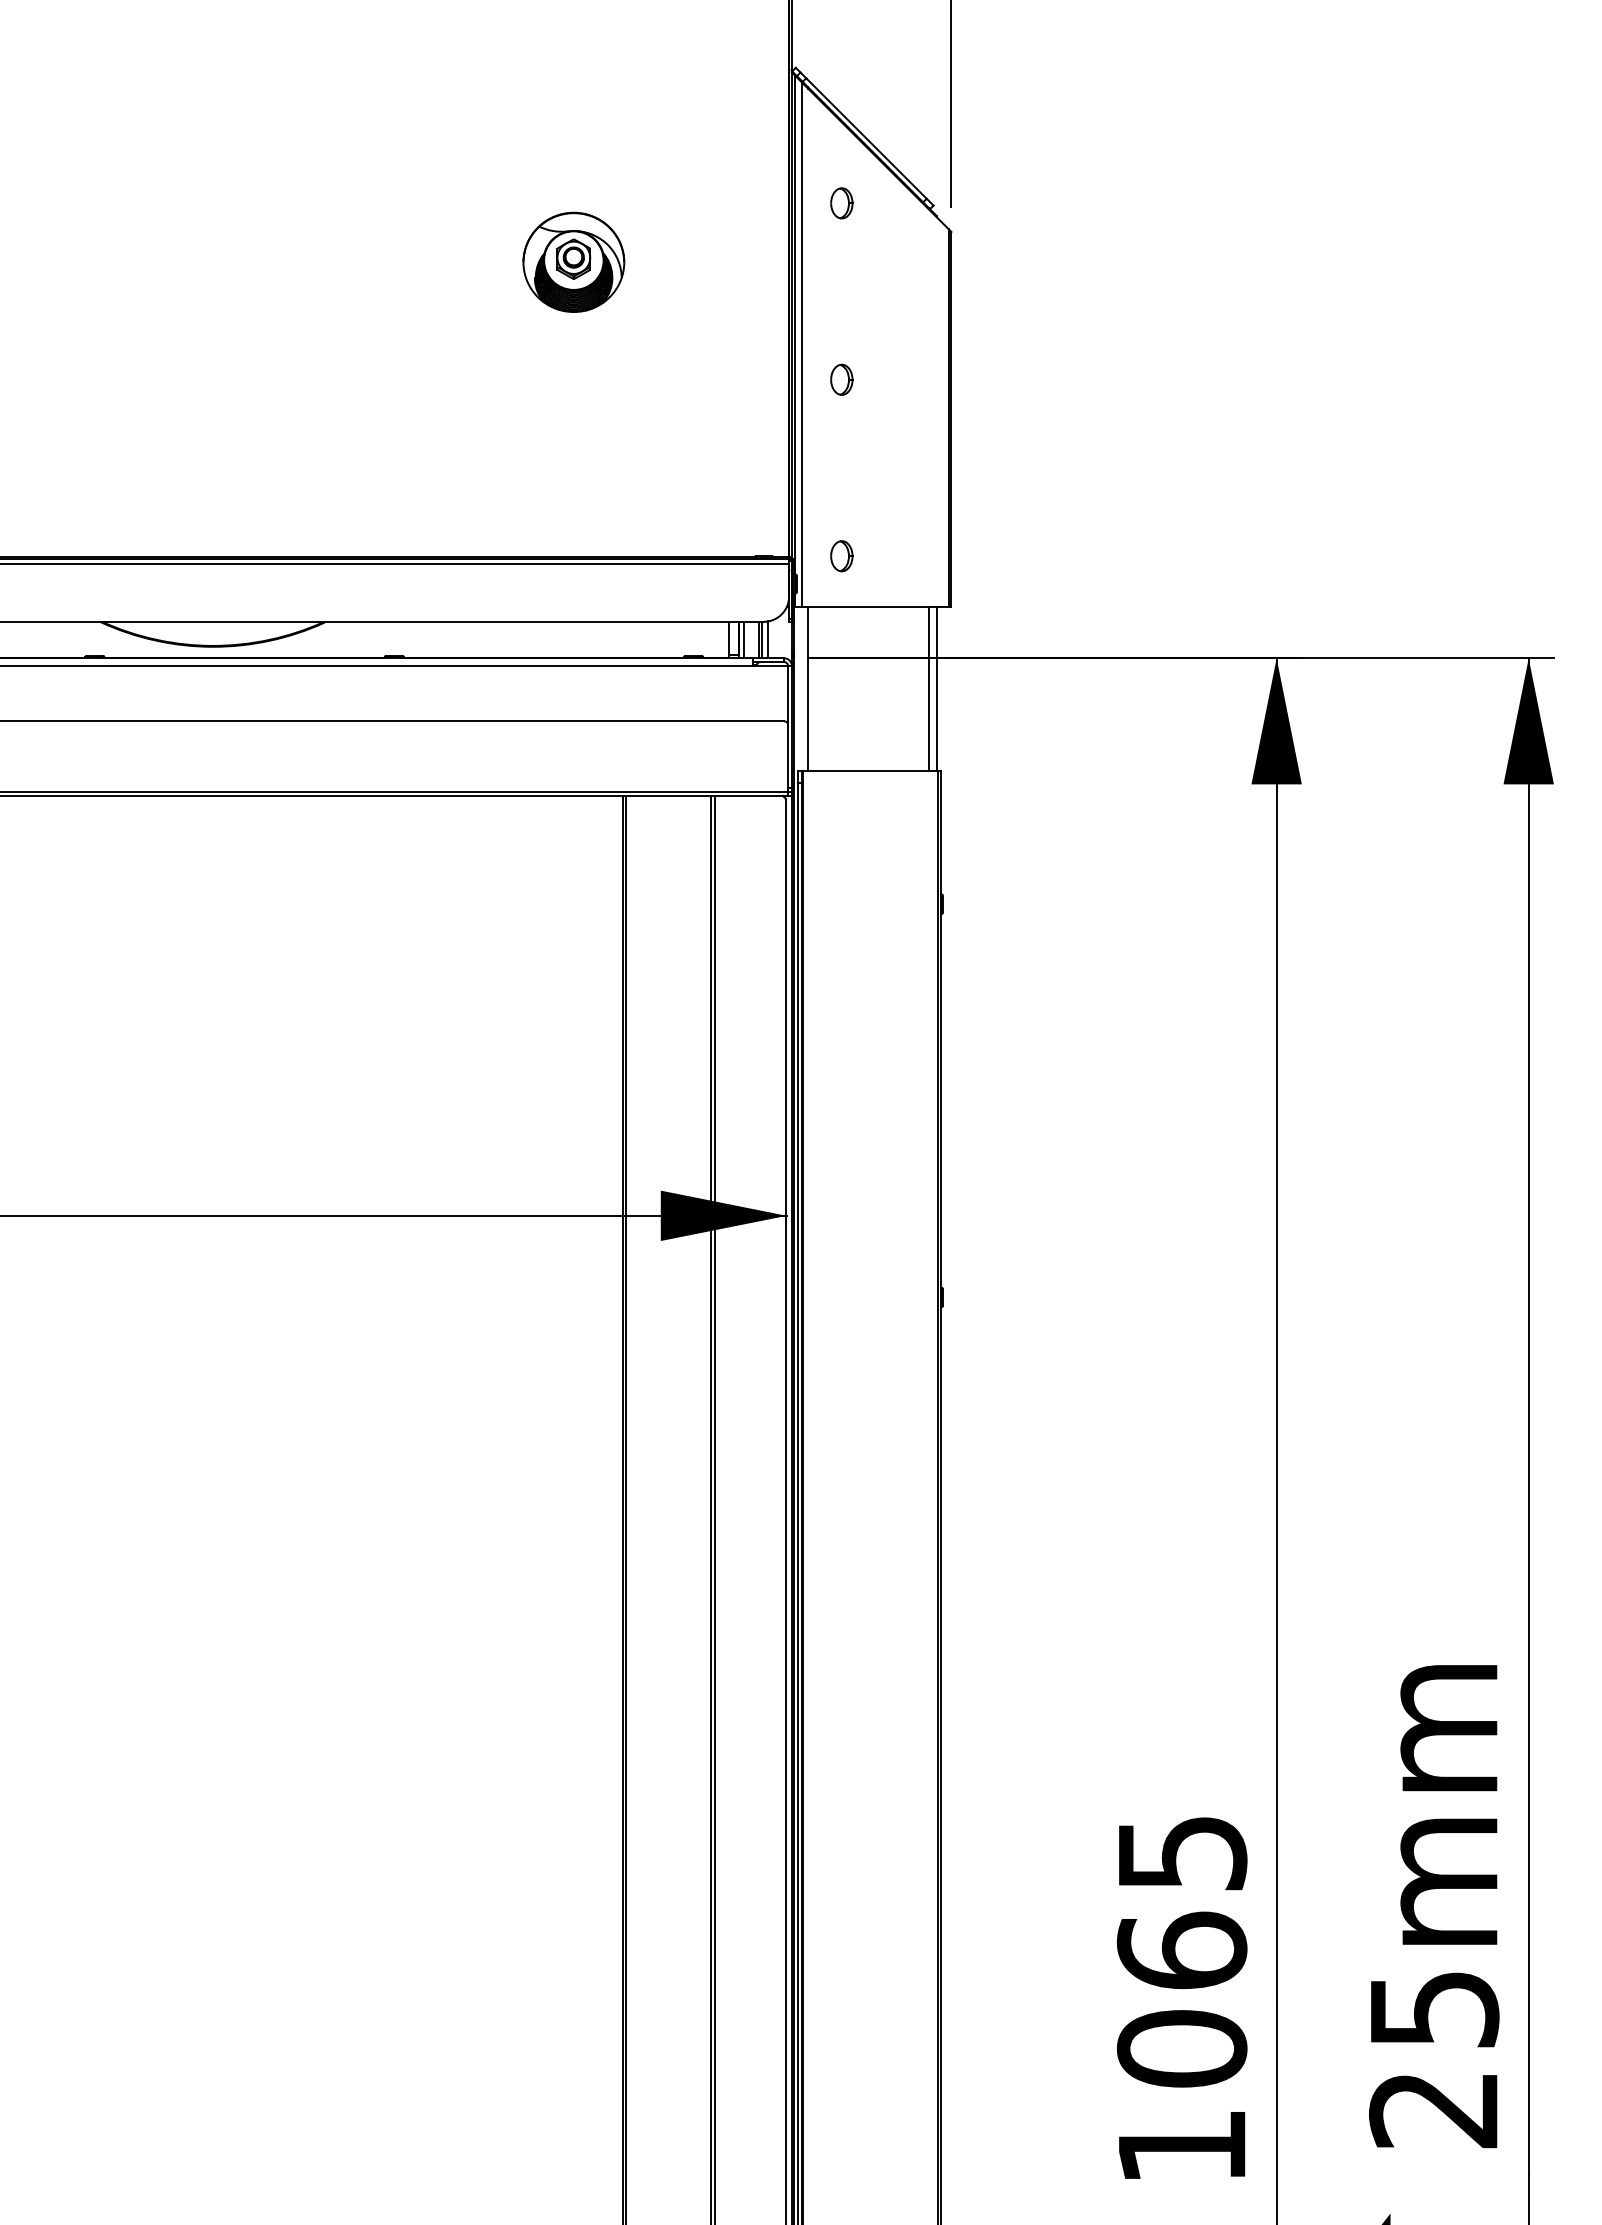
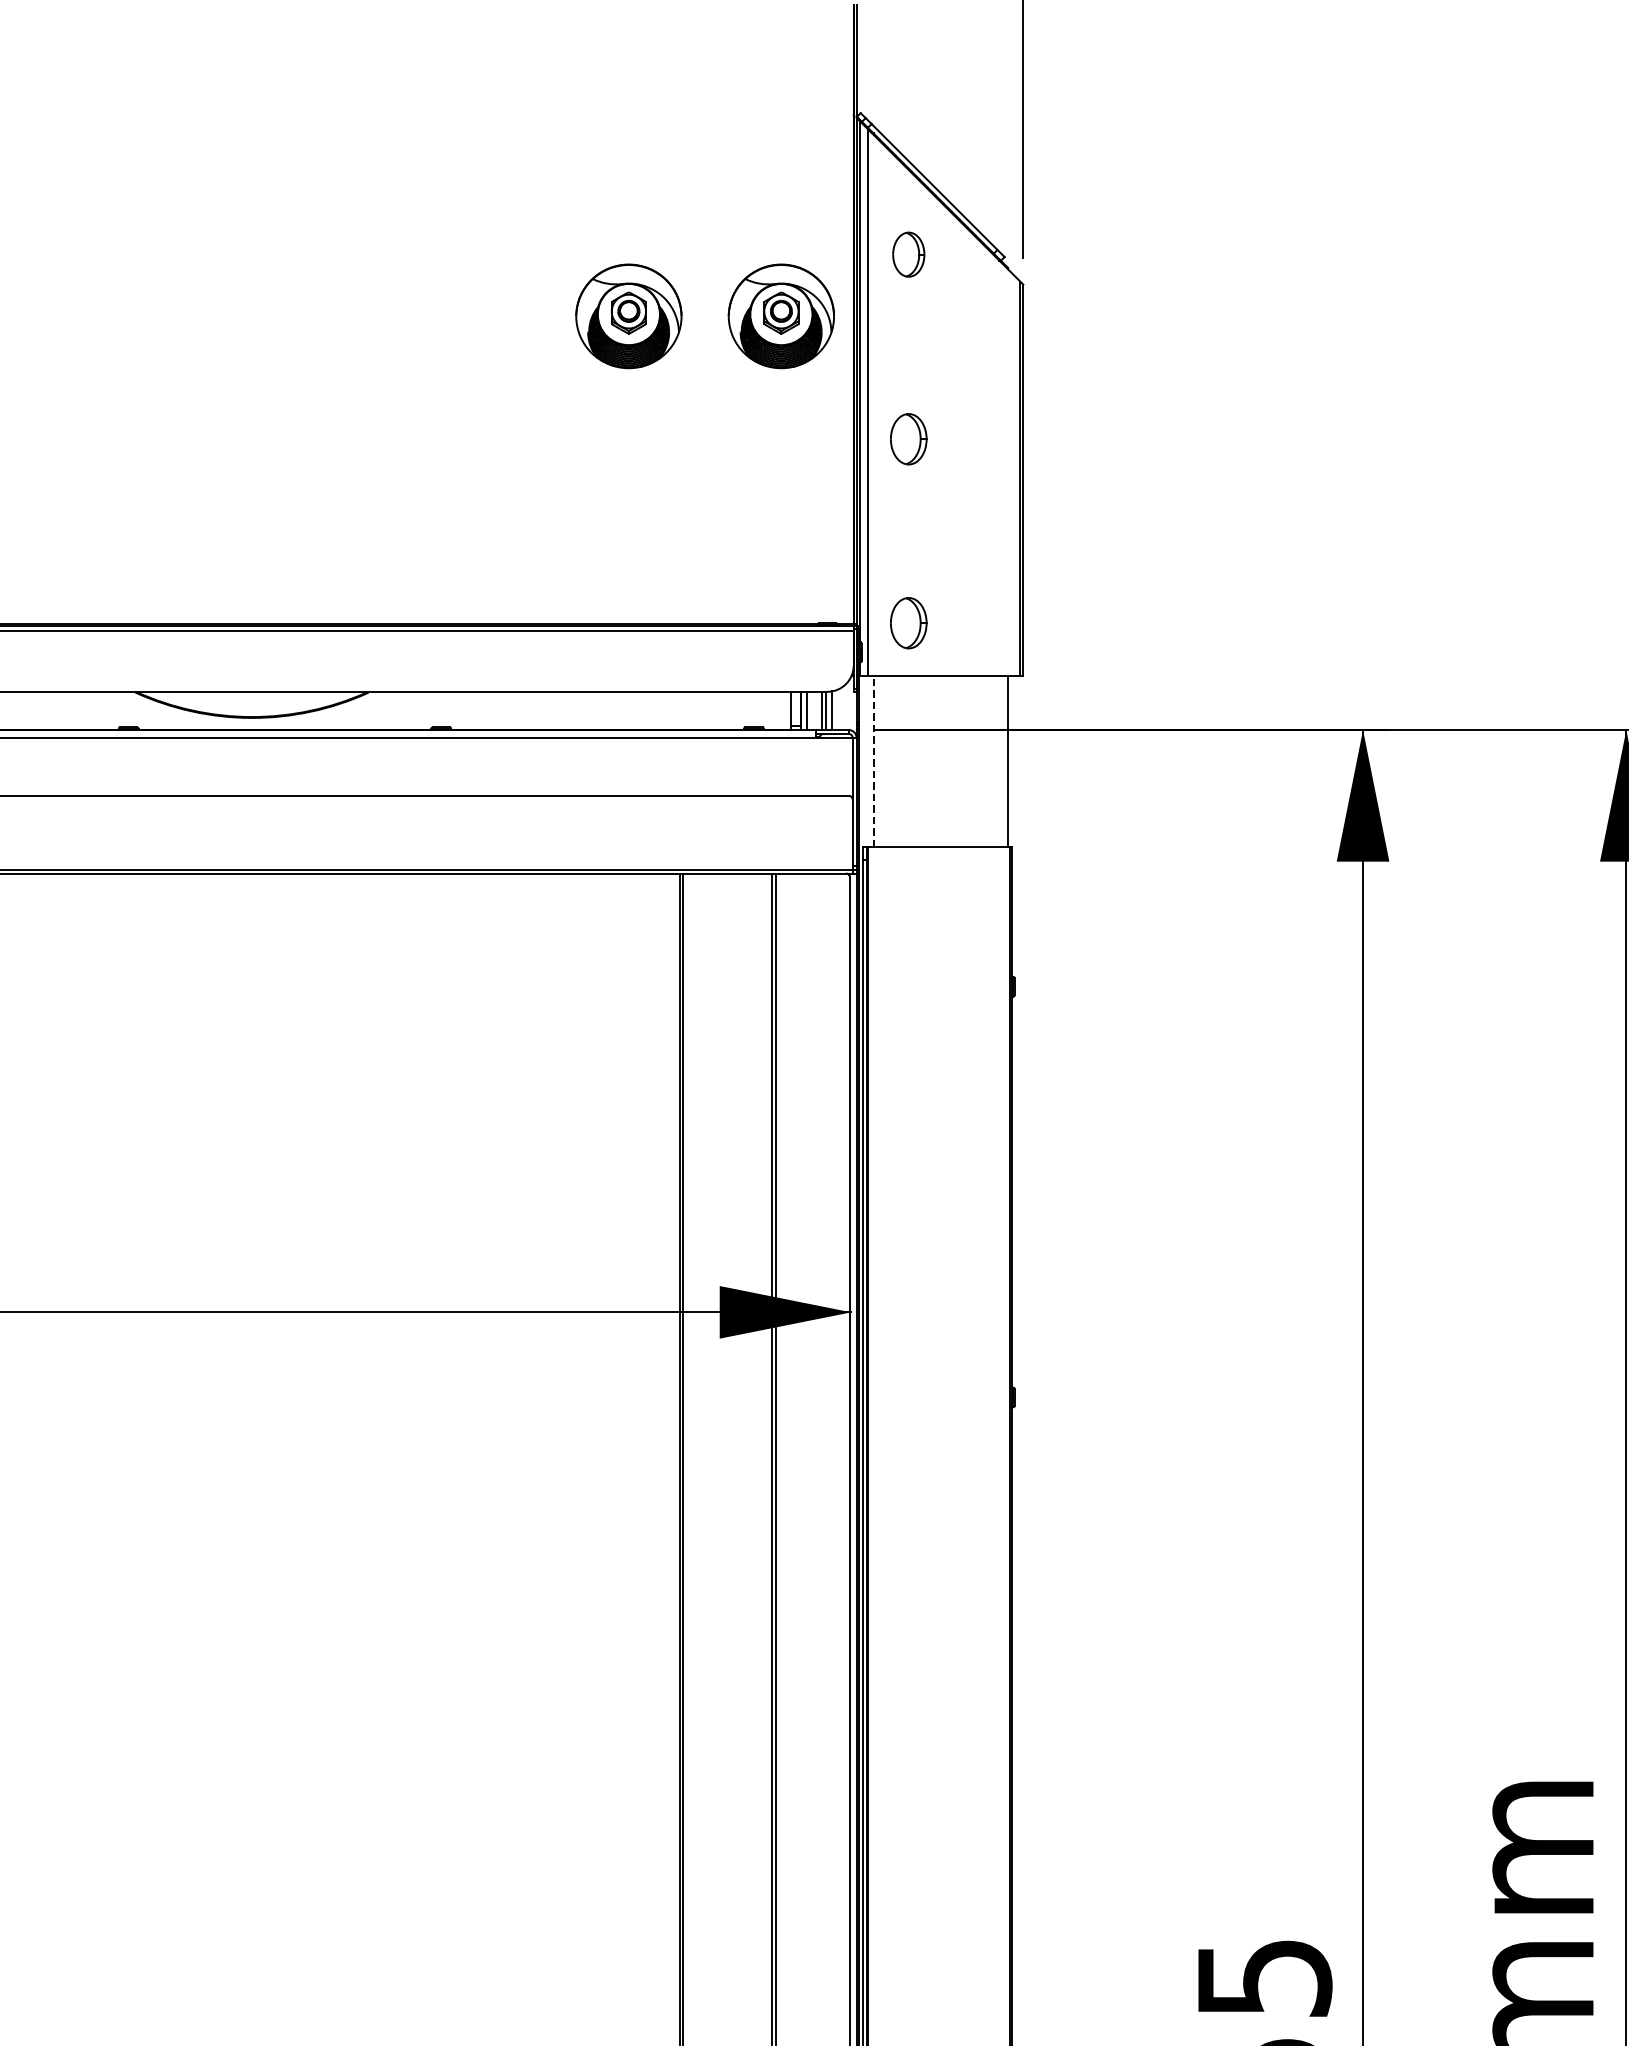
part: (841, 203) -> (908, 254), size x1.4
part: (719, 261) -> (781, 315), added
part: (841, 379) -> (908, 438), size x1.6
part: (841, 556) -> (908, 623), size x1.6
line: (808, 688) -> (874, 761), solid -> dashed
line: (928, 688) -> (999, 761), removed

